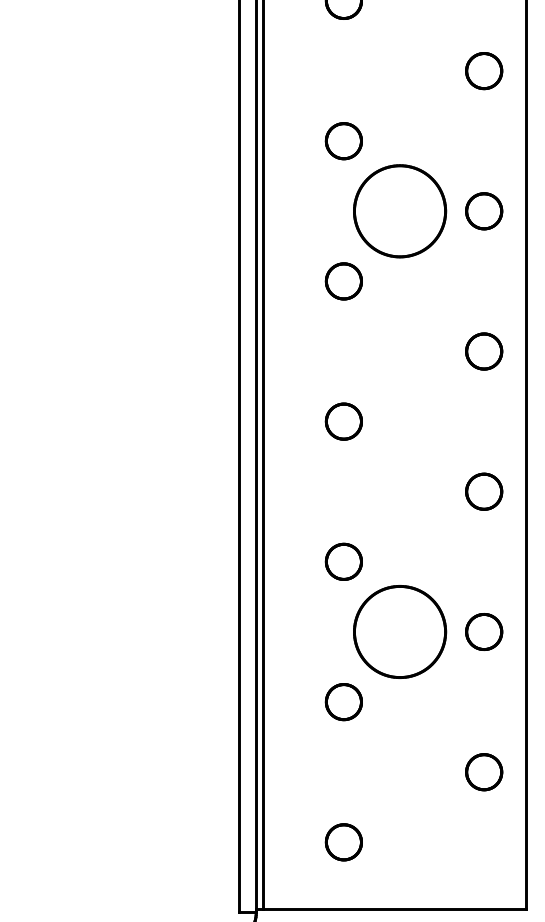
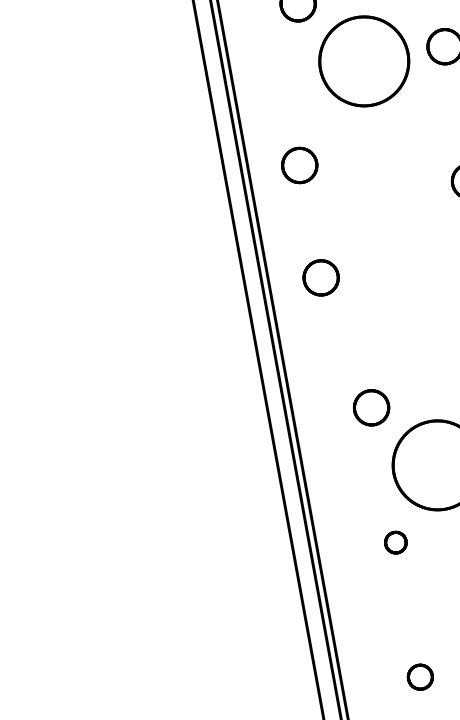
part: (343, 281) -> (299, 165), moved
part: (343, 421) -> (320, 277), moved
part: (343, 702) -> (395, 542), size x0.6
part: (343, 842) -> (420, 677), size x0.7

